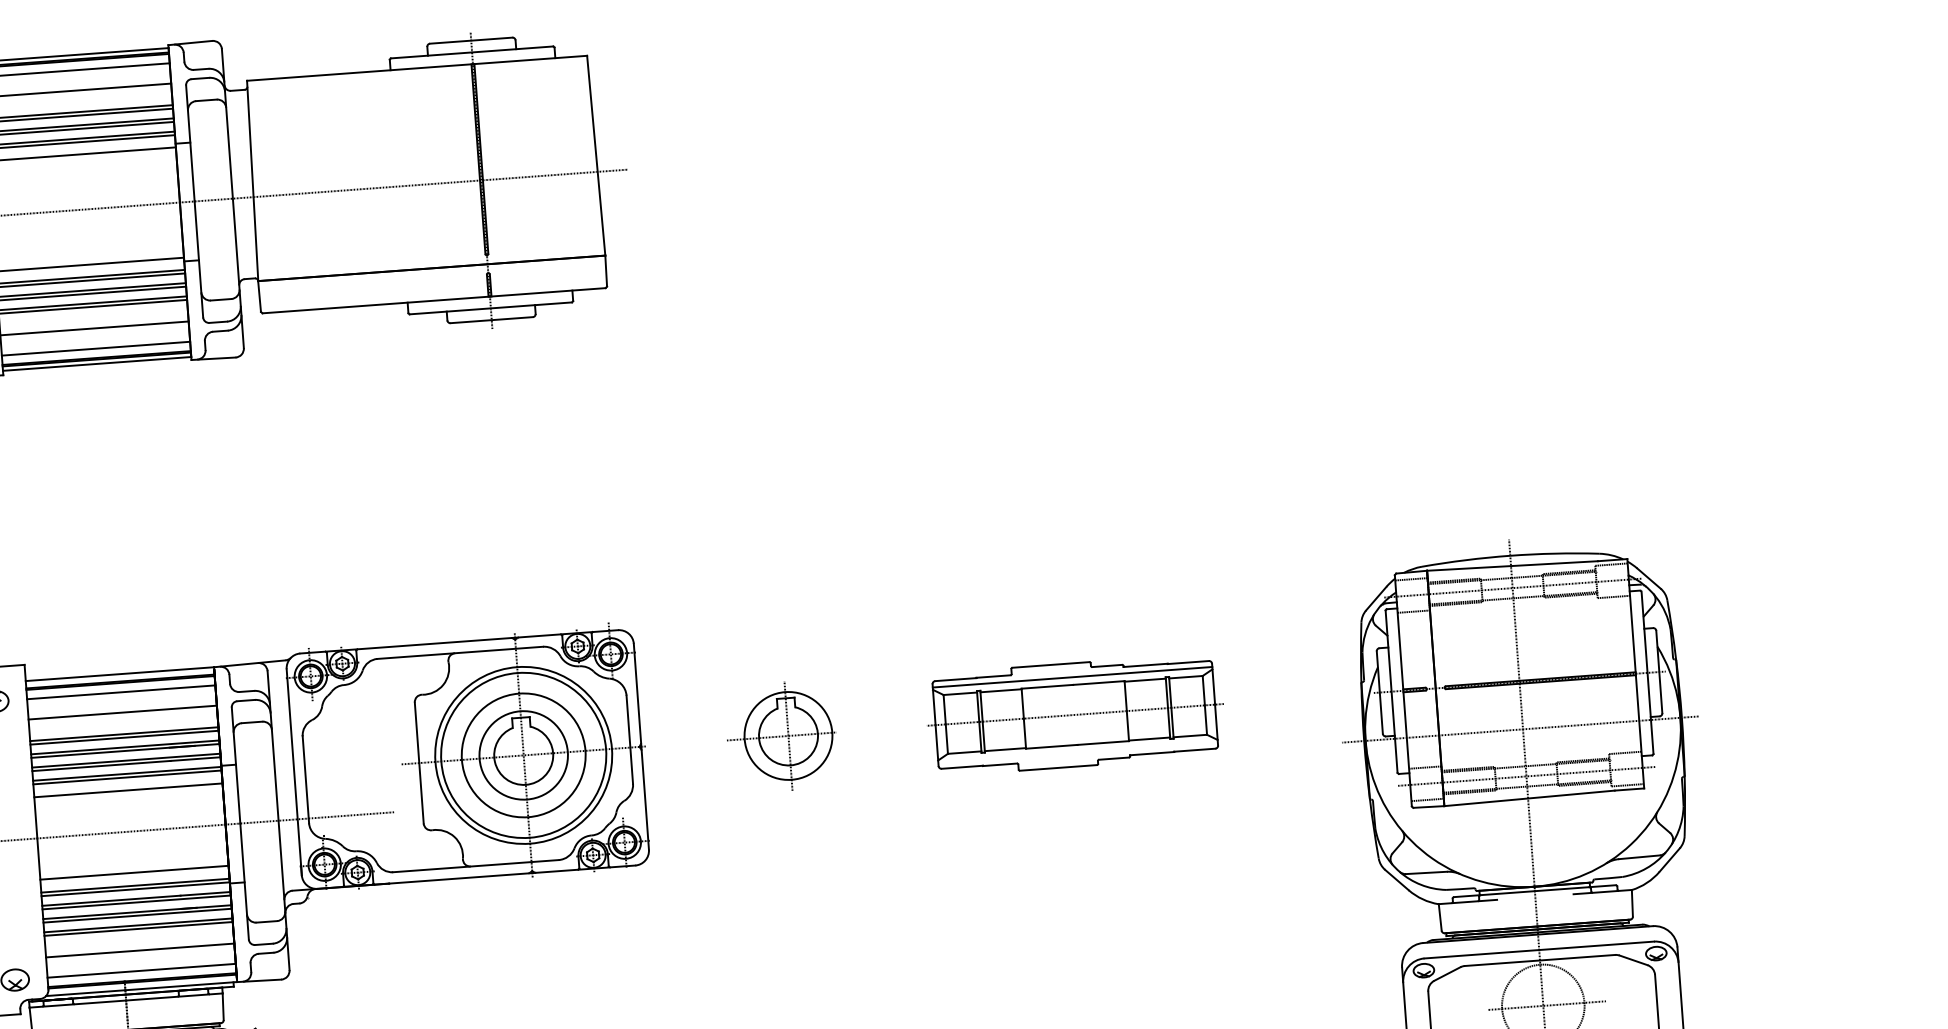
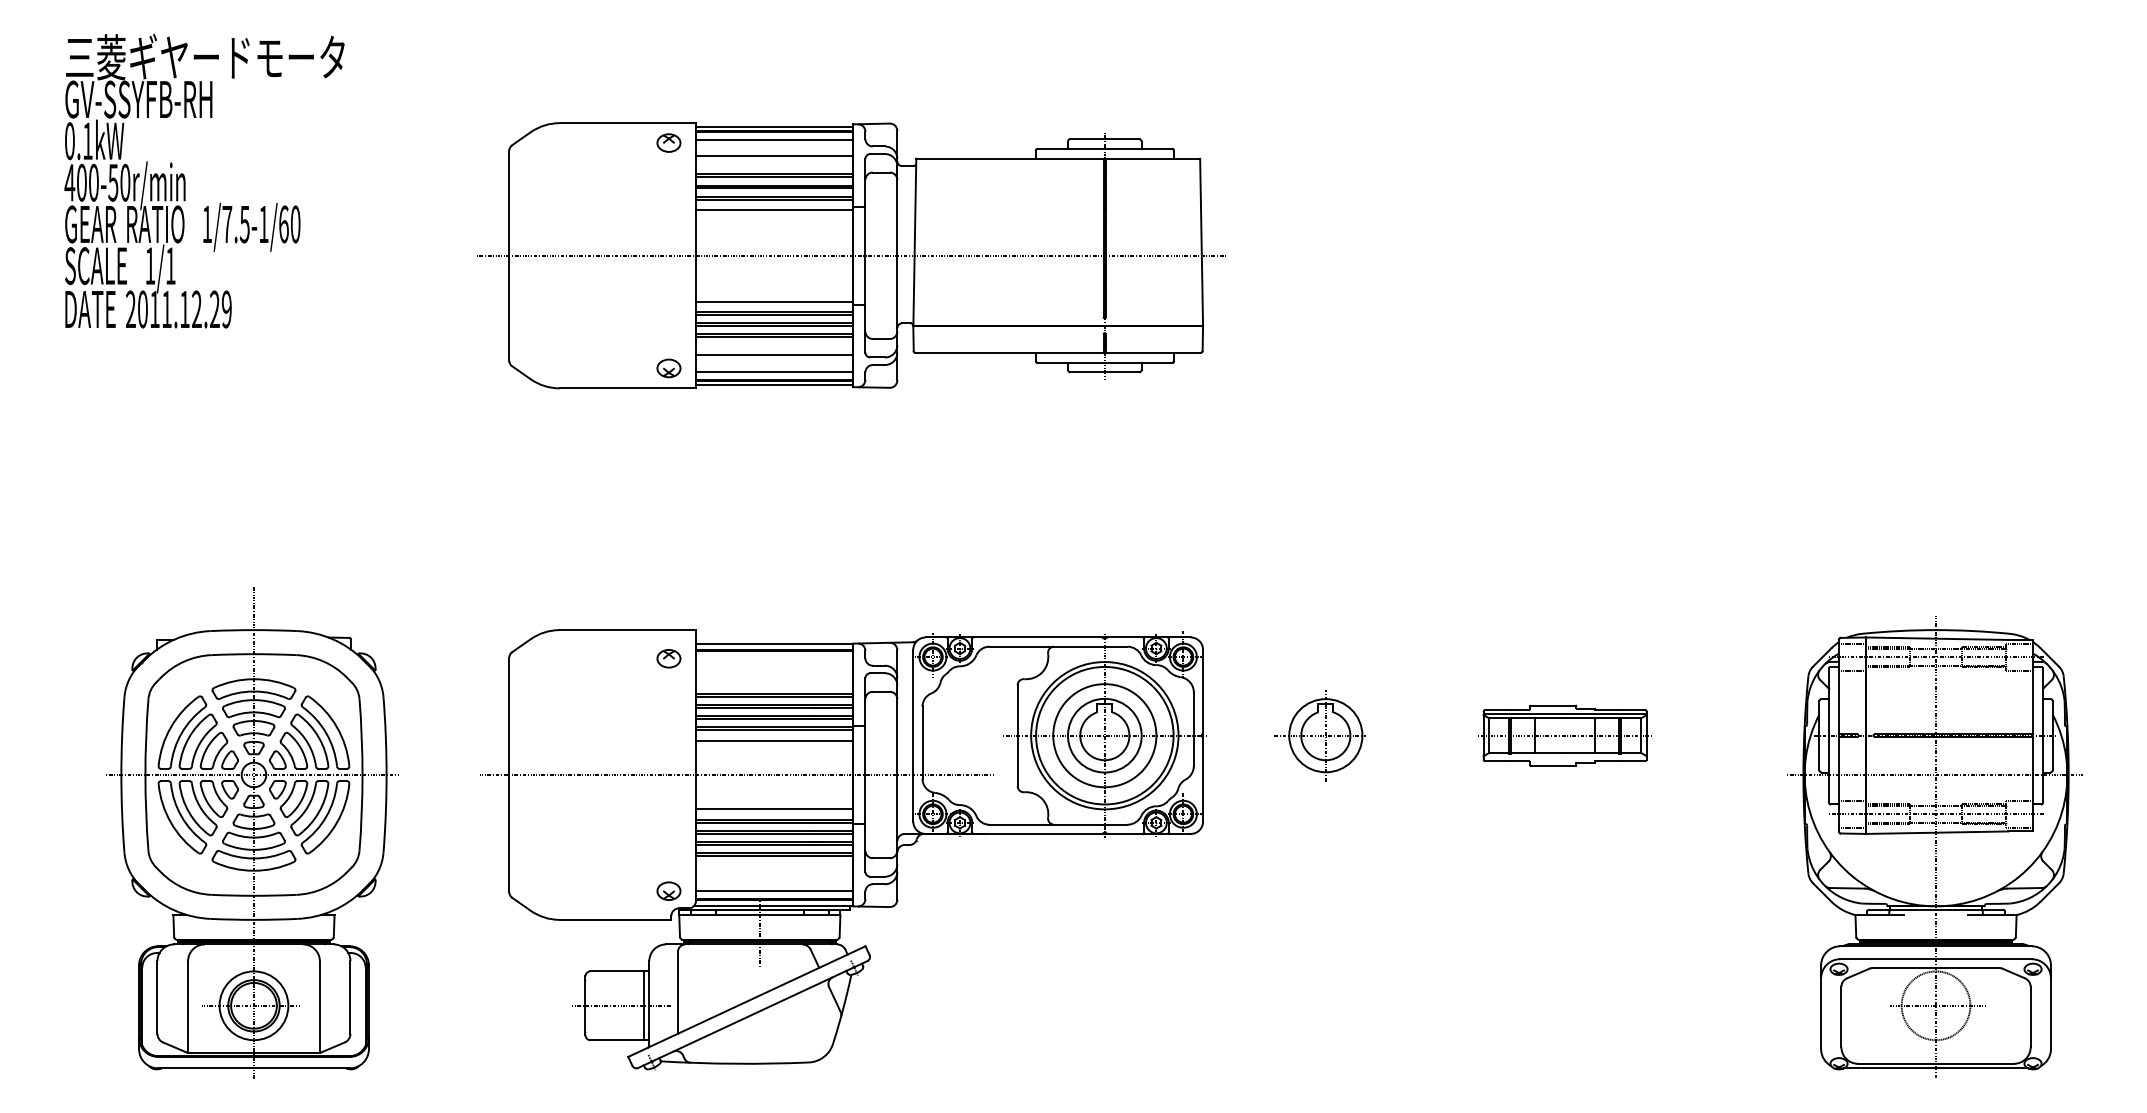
line: (121, 691) -> (774, 658), removed
line: (122, 712) -> (774, 675), removed
part: (1074, 714) -> (1564, 735), size x0.7
line: (140, 950) -> (774, 874), removed

